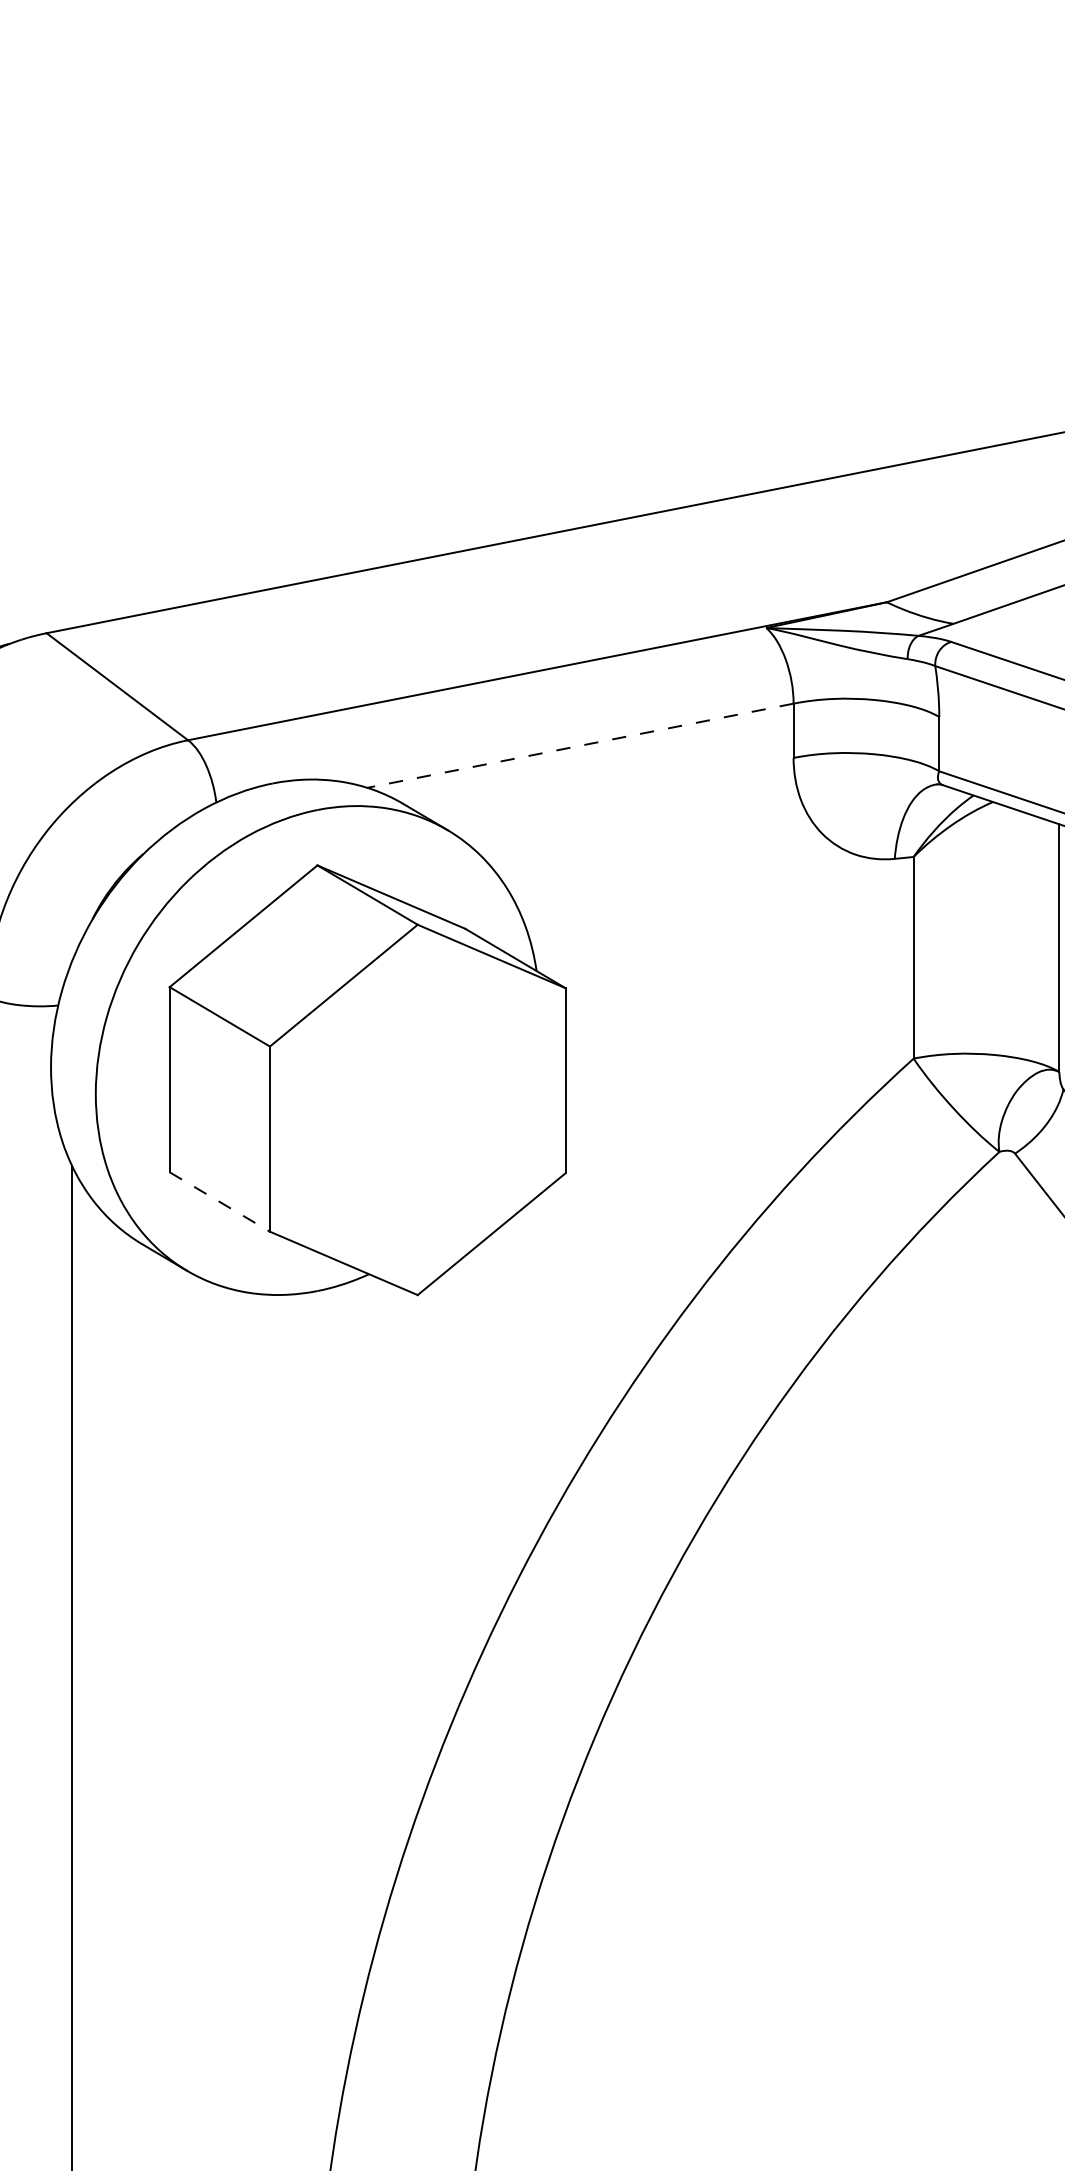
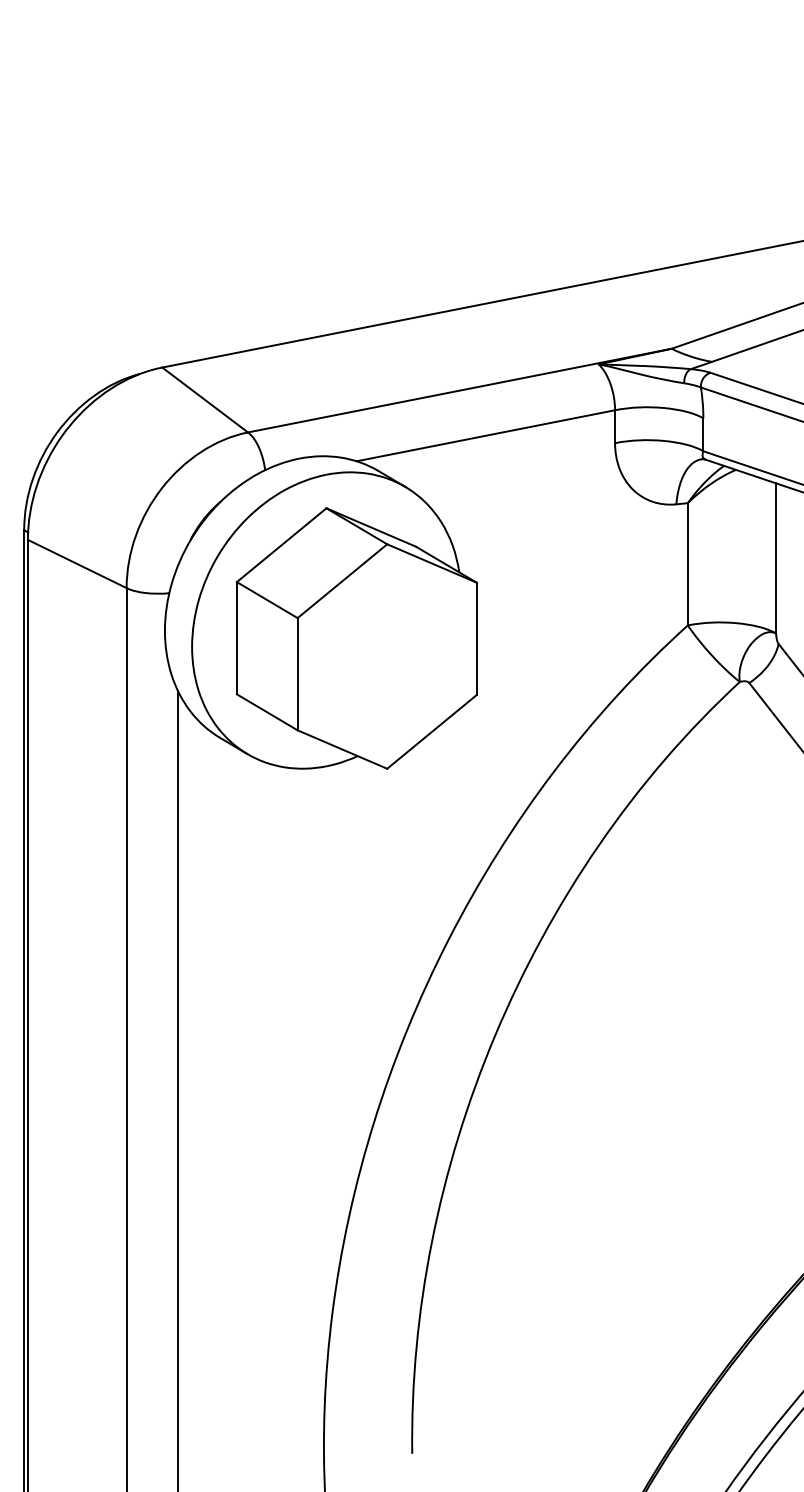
line: (579, 745) -> (485, 435), dashed -> solid
line: (220, 1202) -> (267, 712), dashed -> solid

